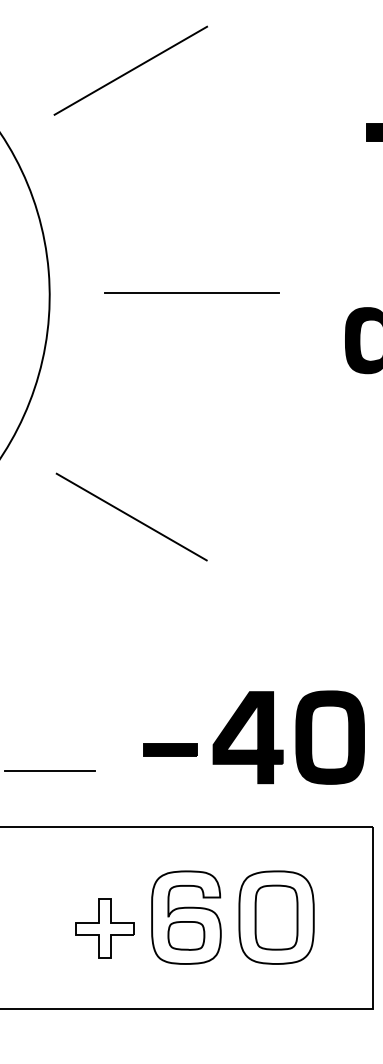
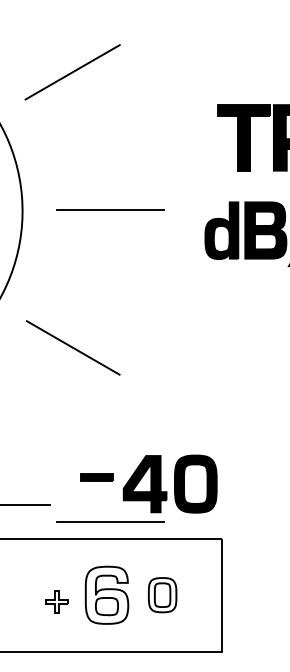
part: (169, 749) -> (96, 477), moved
line: (192, 798) -> (110, 521), added
part: (276, 916) -> (162, 594), size x0.6
part: (104, 927) -> (56, 601), size x0.6

